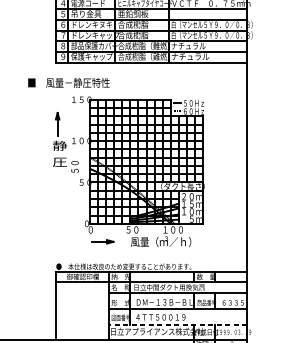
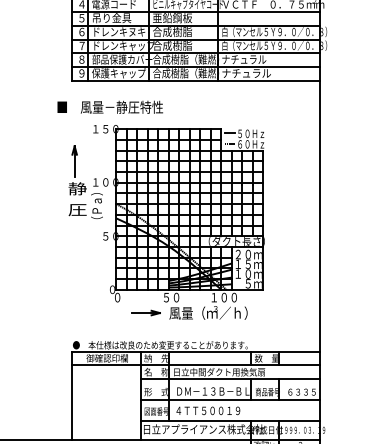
text: (68, 82) -> (109, 106), moved
text: (74, 161) -> (96, 208), ５０ -> （Ｐａ）
part: (102, 241) -> (145, 312), moved
line: (178, 324) -> (230, 420), dashed -> solid

